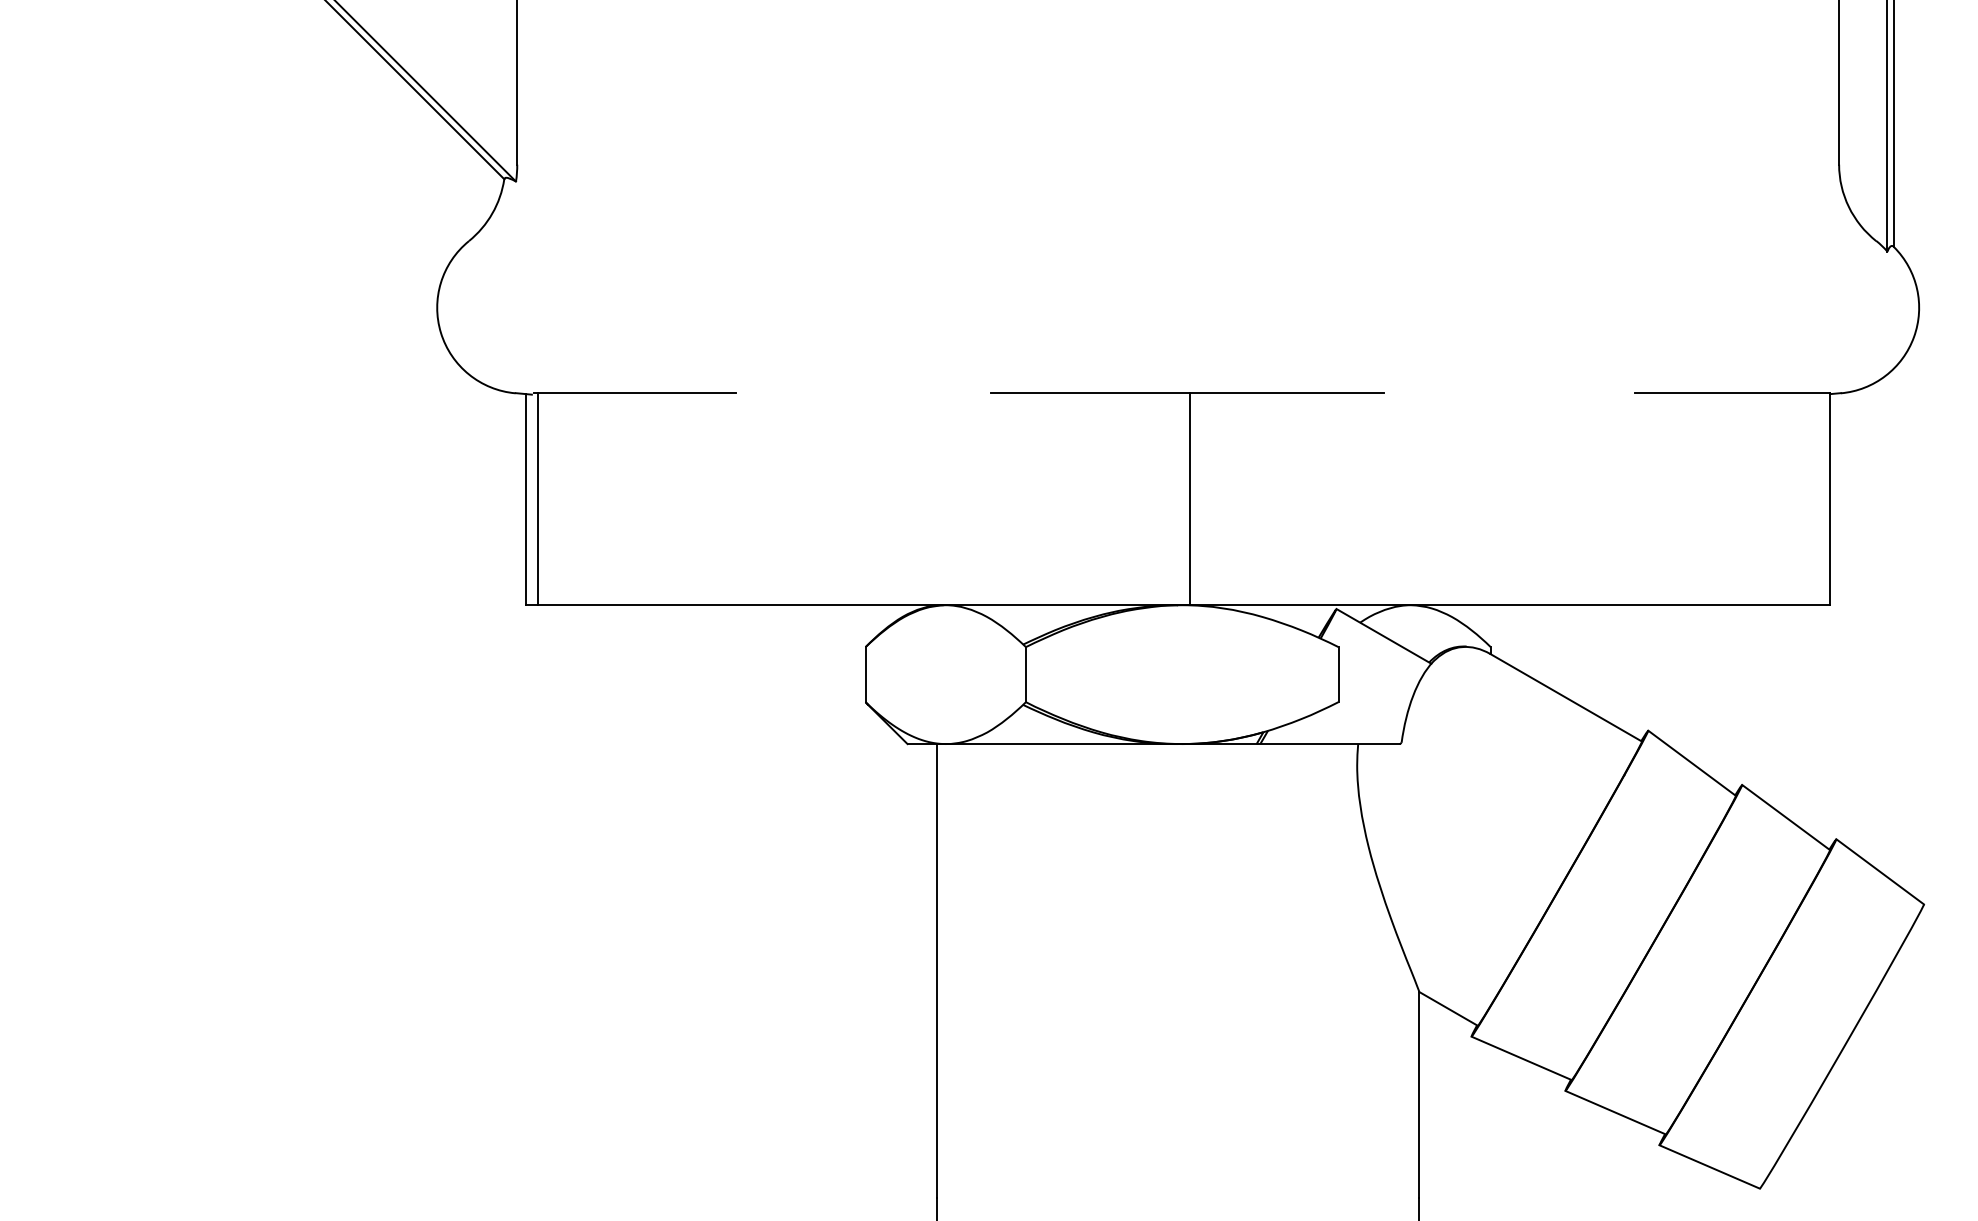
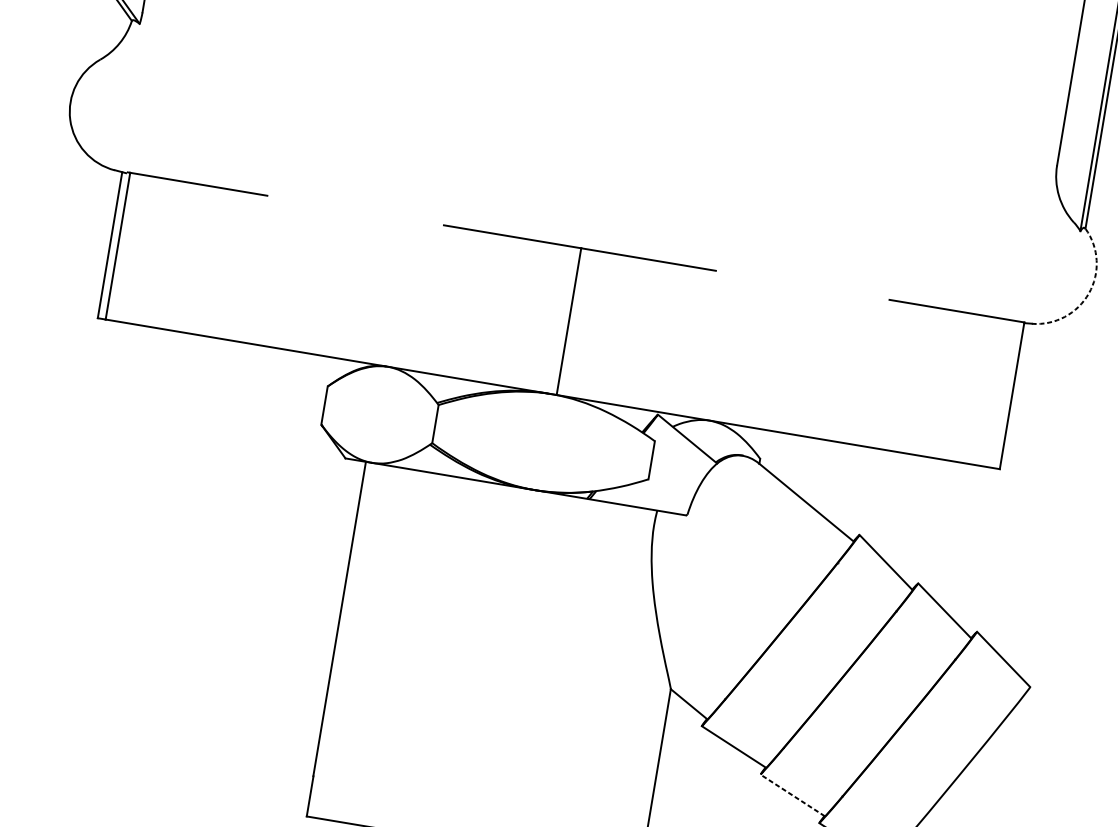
arc: (1914, 337) -> (1089, 293), solid -> dashed
line: (1615, 1112) -> (792, 795), solid -> dashed

